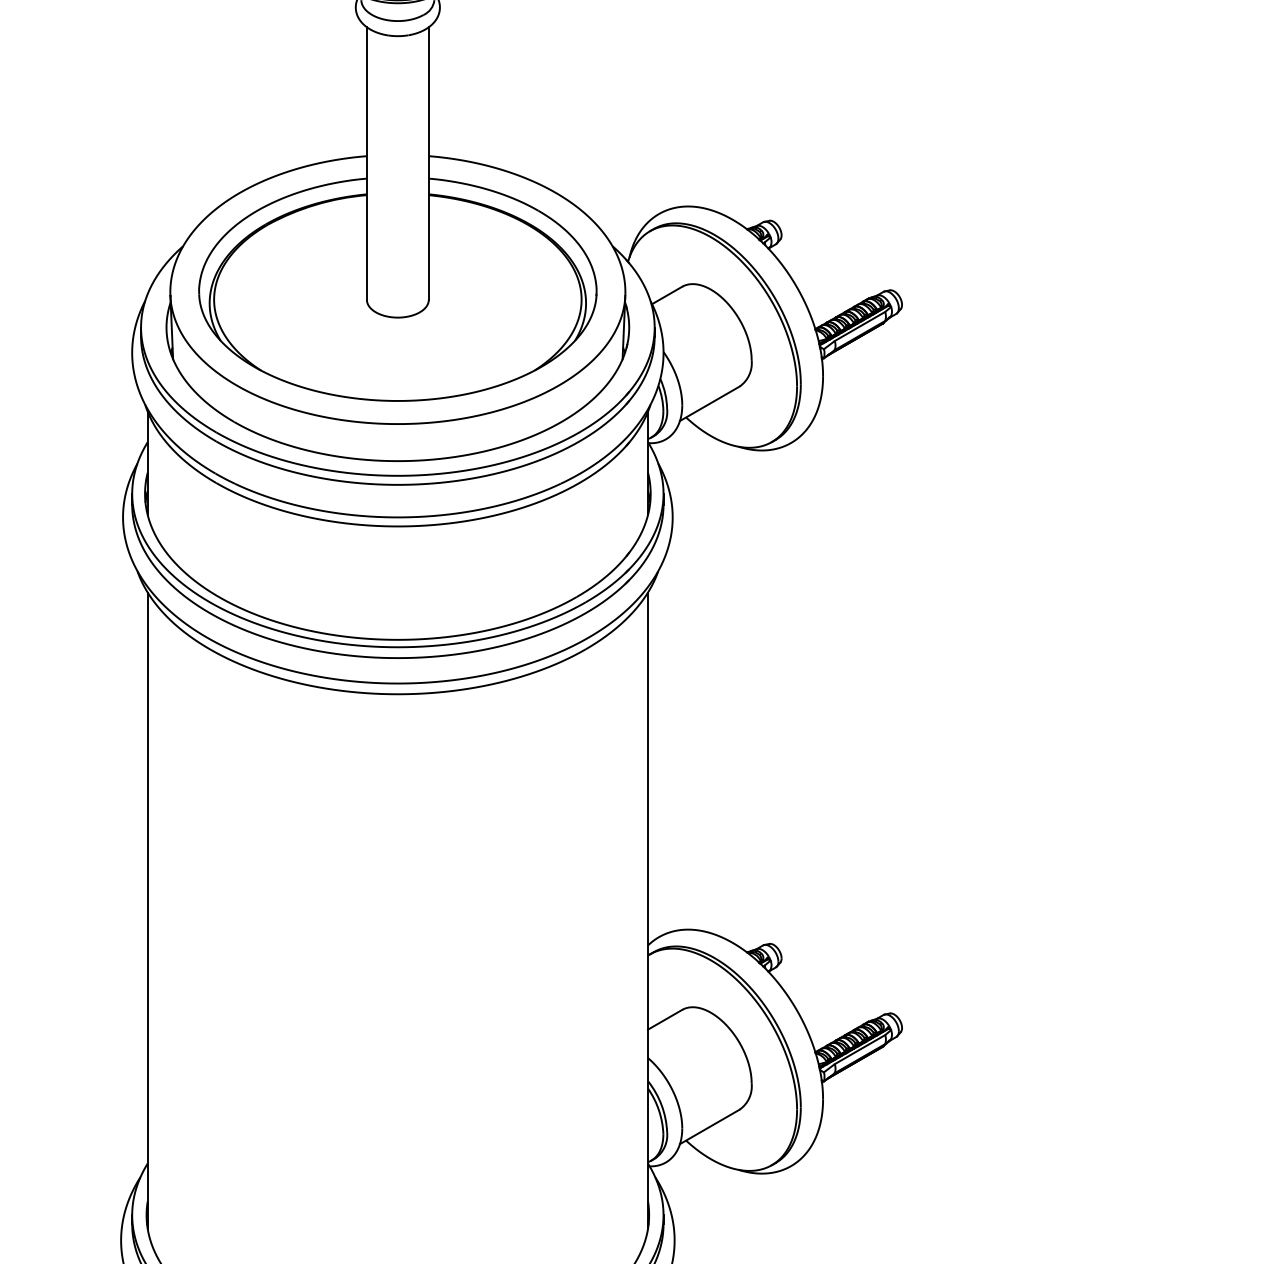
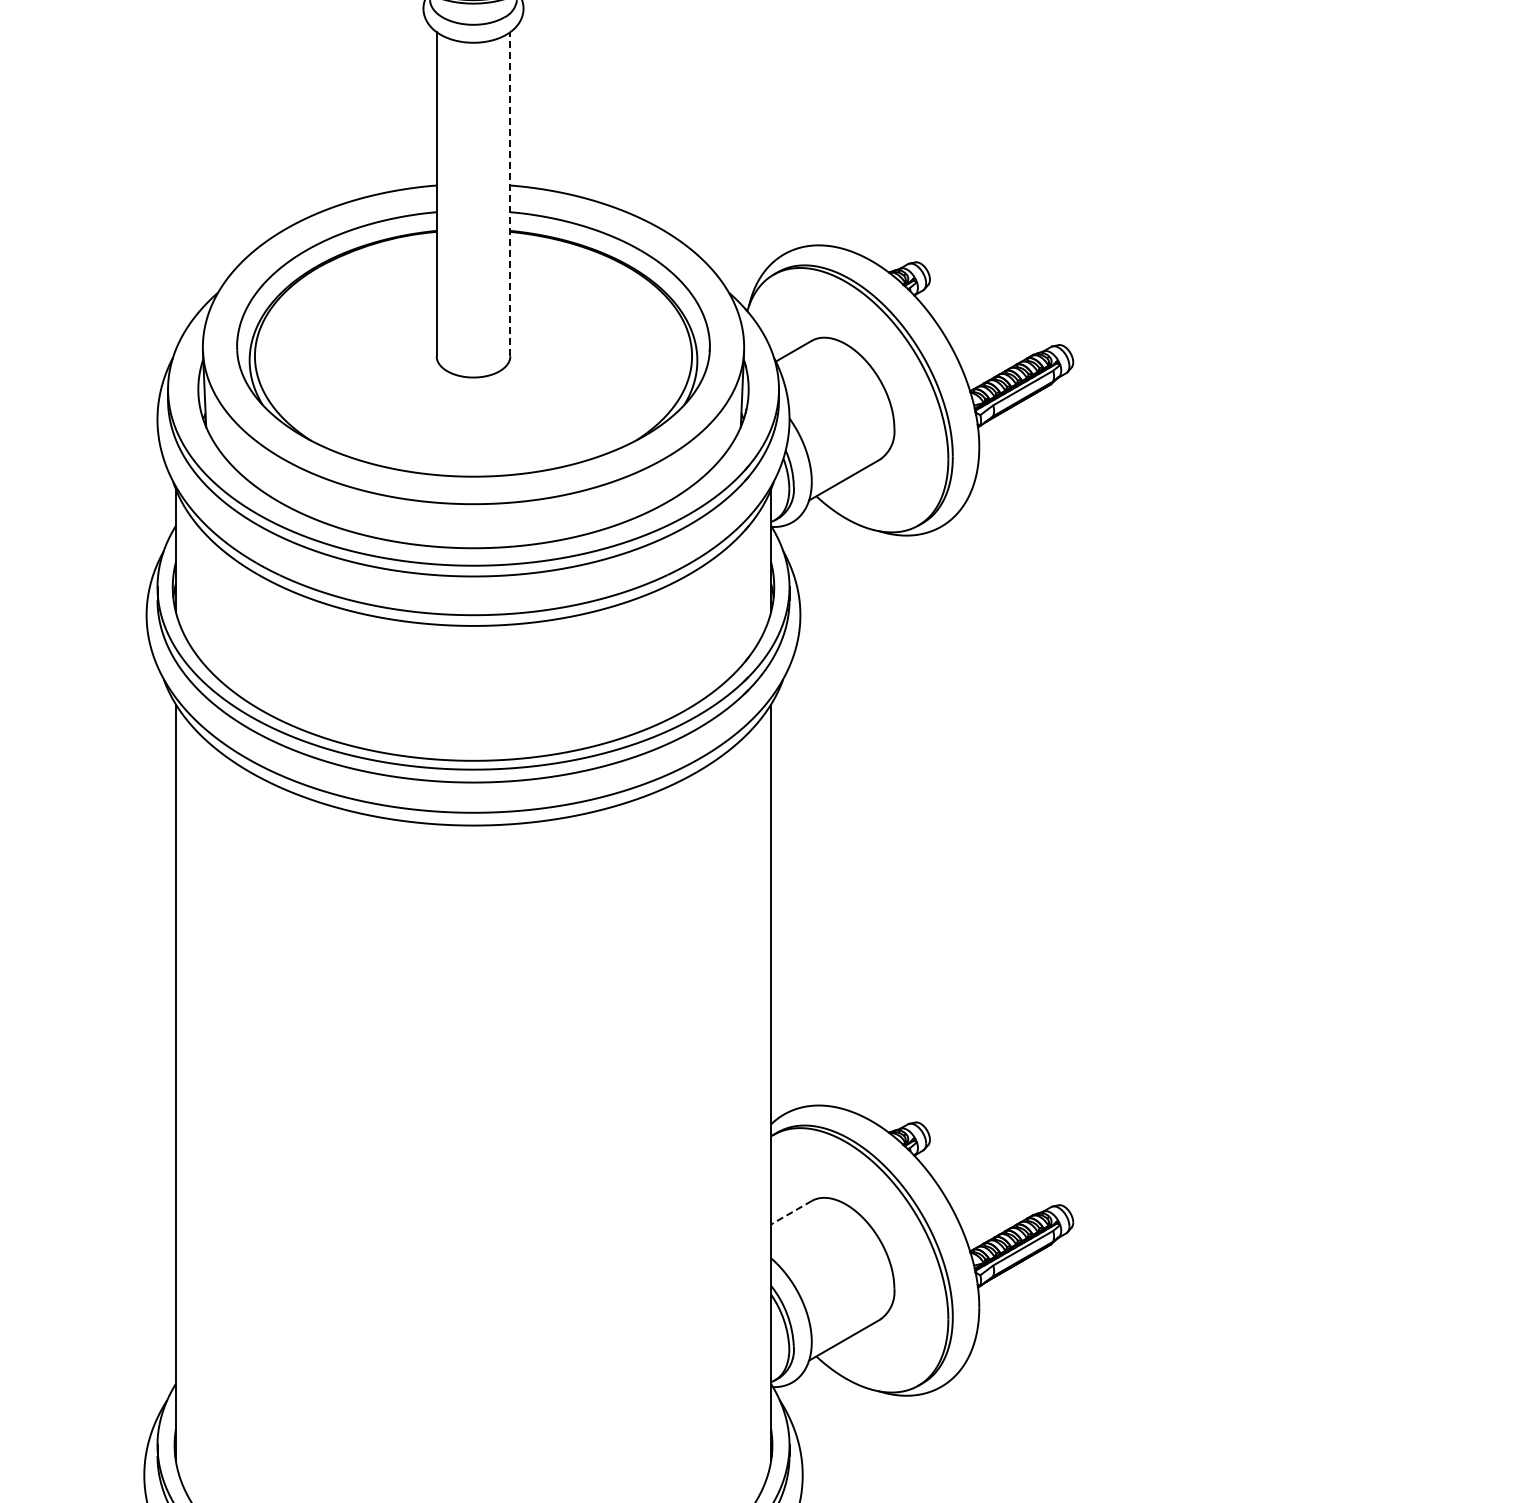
line: (428, 162) -> (510, 193), solid -> dashed
line: (664, 1020) -> (790, 1213), solid -> dashed

